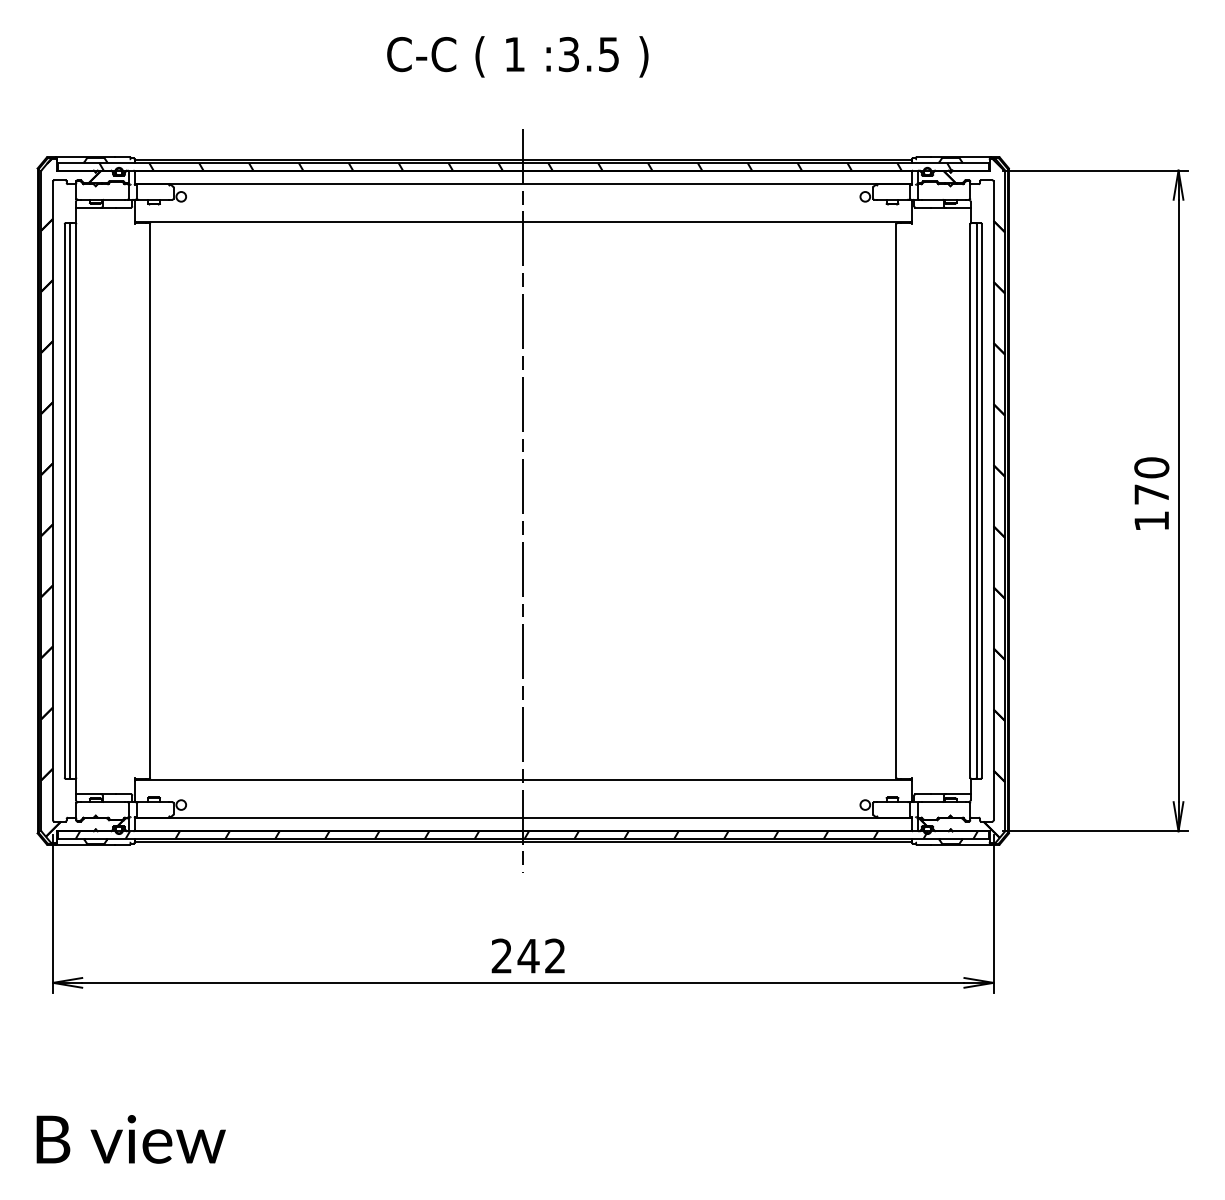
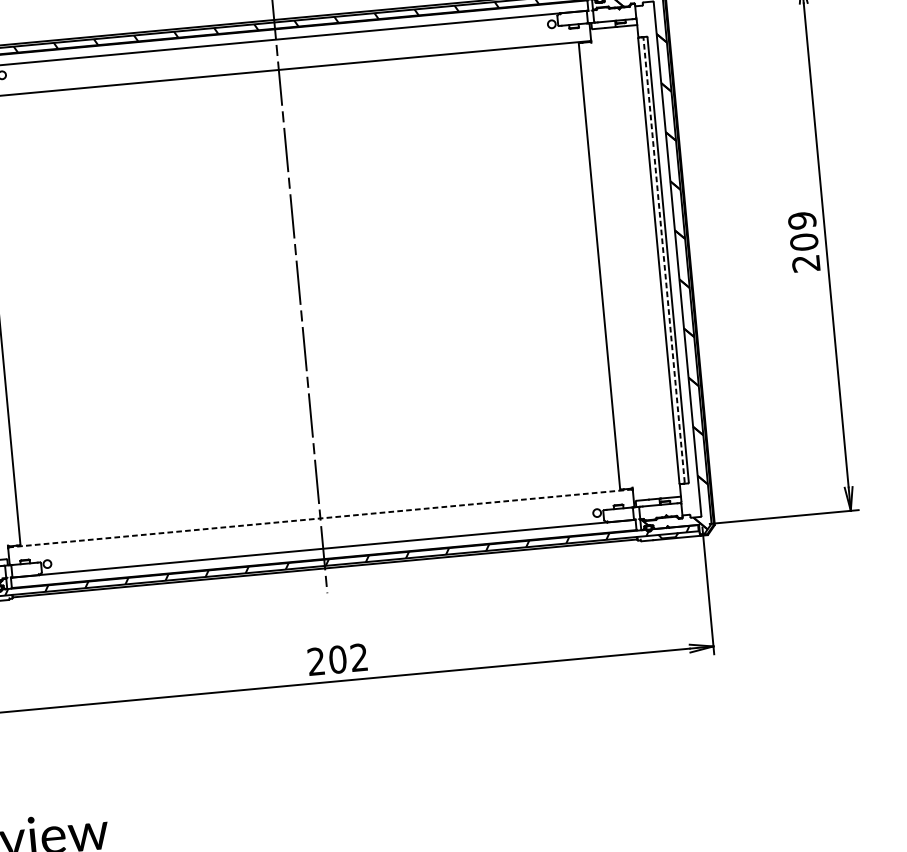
text: (1151, 494) -> (803, 242), 170 -> 209
line: (976, 500) -> (663, 260), solid -> dashed
line: (523, 780) -> (320, 518), solid -> dashed
text: (528, 955) -> (337, 659), 242 -> 202

